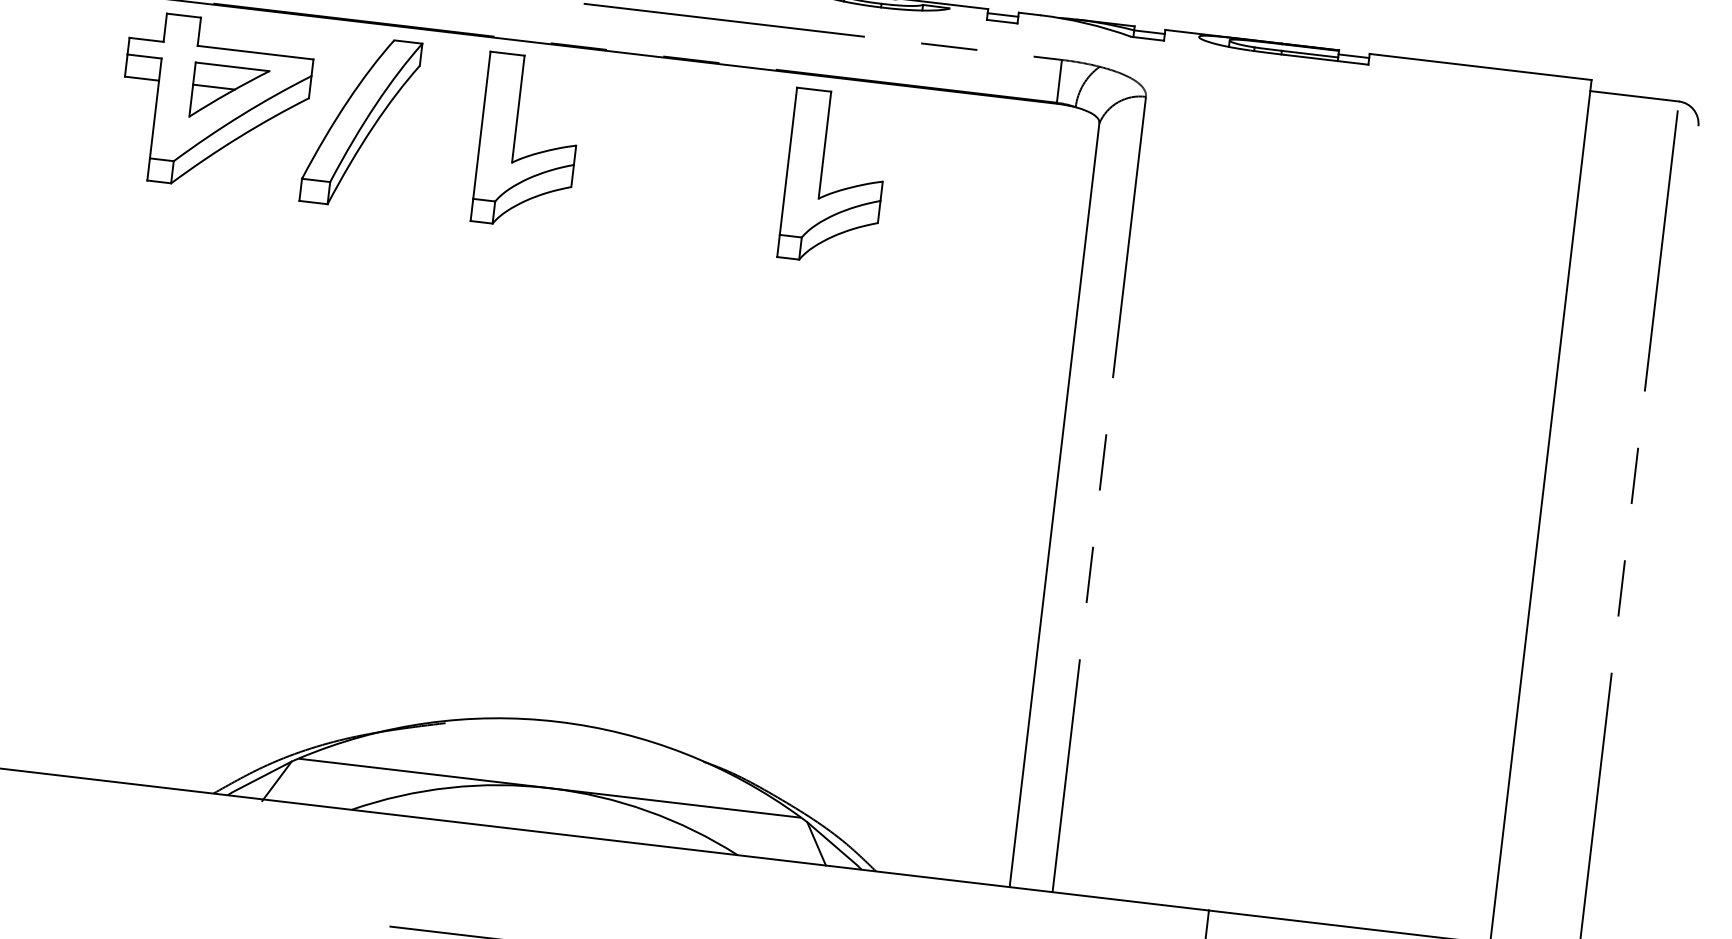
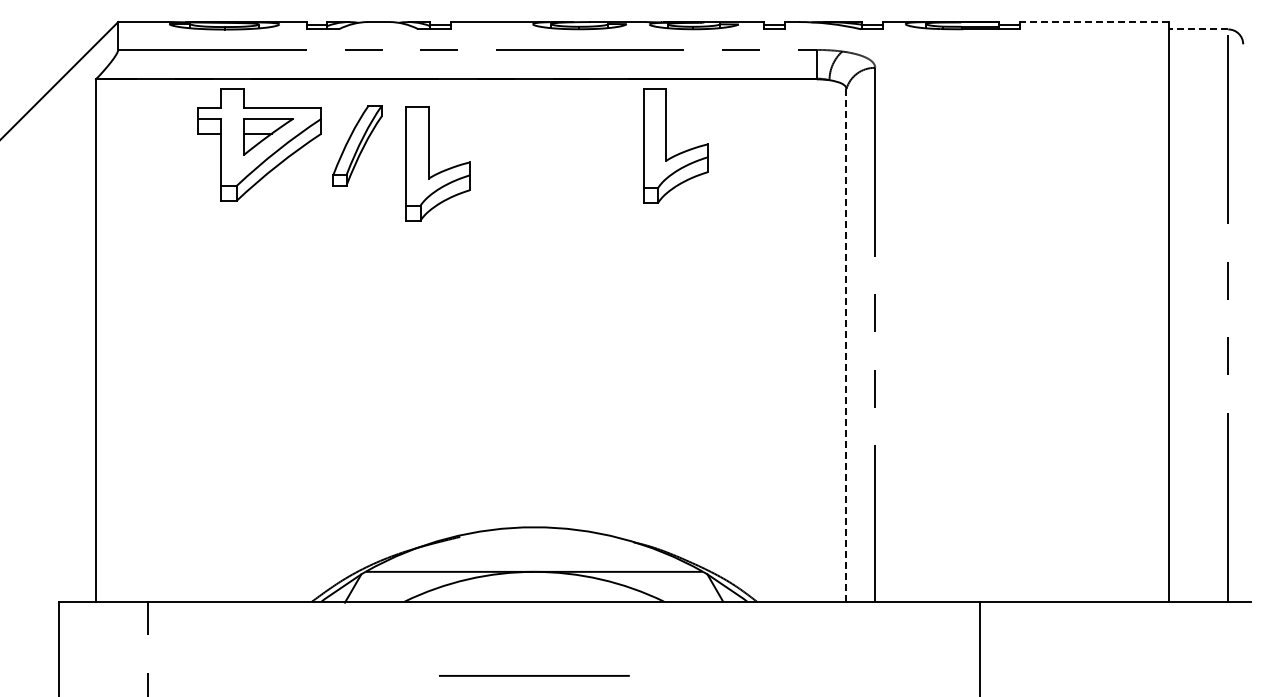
line: (1479, 67) -> (1093, 22), solid -> dashed
line: (1634, 96) -> (1198, 29), solid -> dashed
part: (360, 121) -> (357, 145), size x0.7
part: (515, 140) -> (429, 163), moved
line: (1054, 504) -> (846, 344), solid -> dashed

